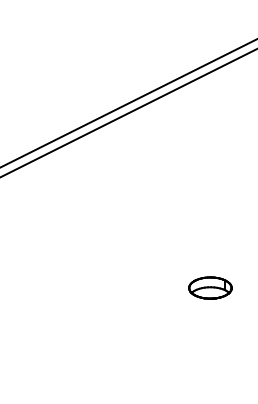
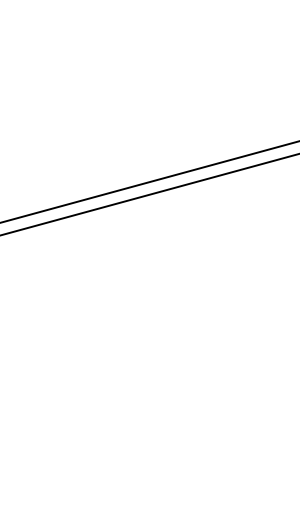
part: (210, 287) -> (214, 454), removed

